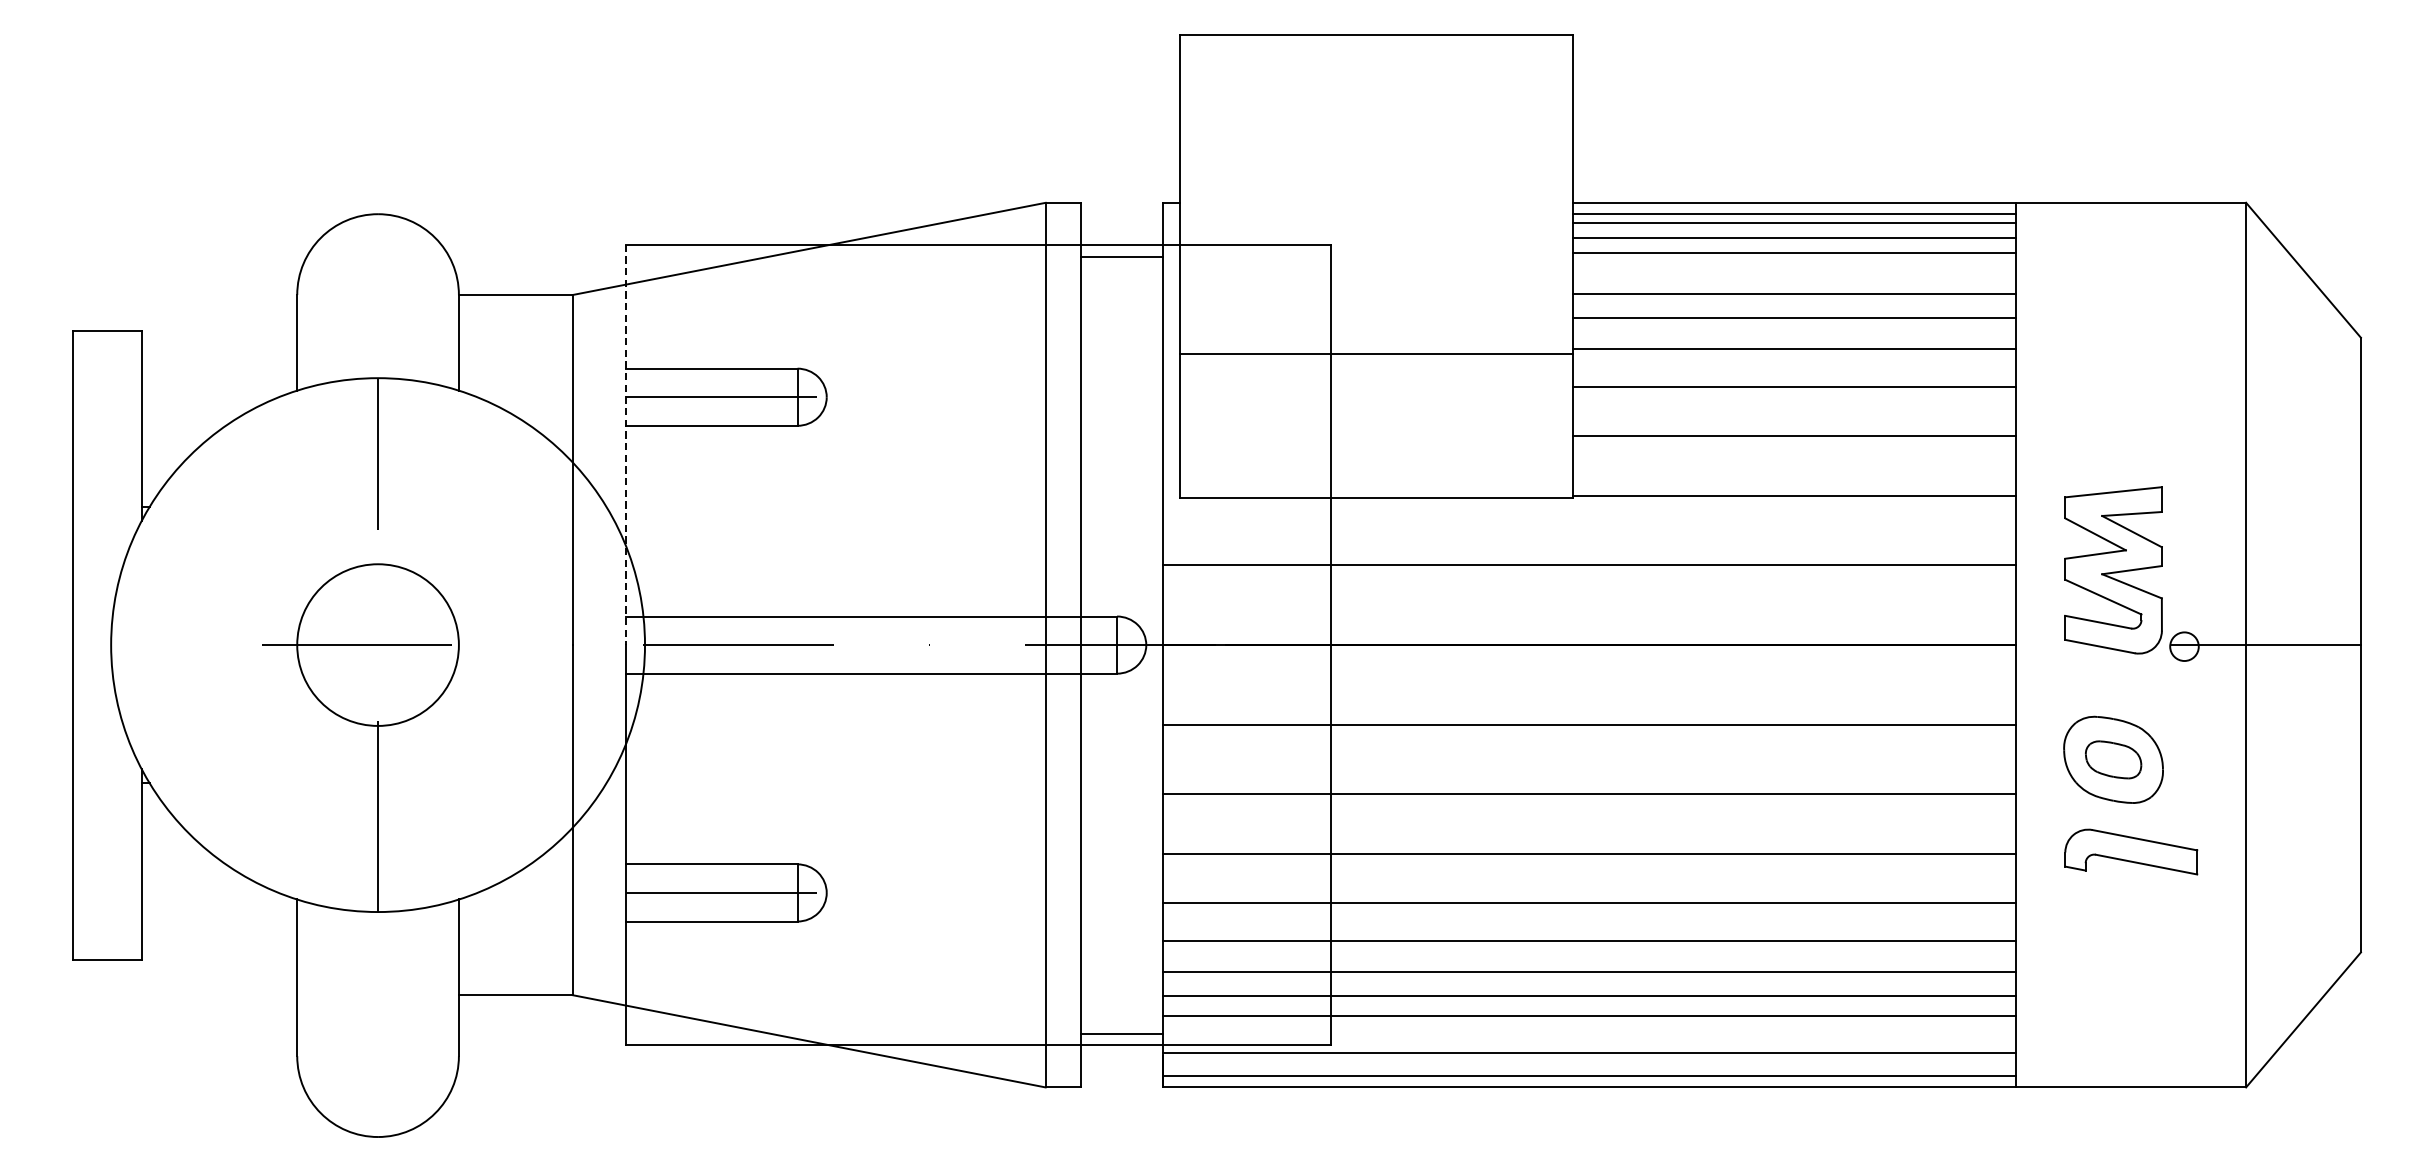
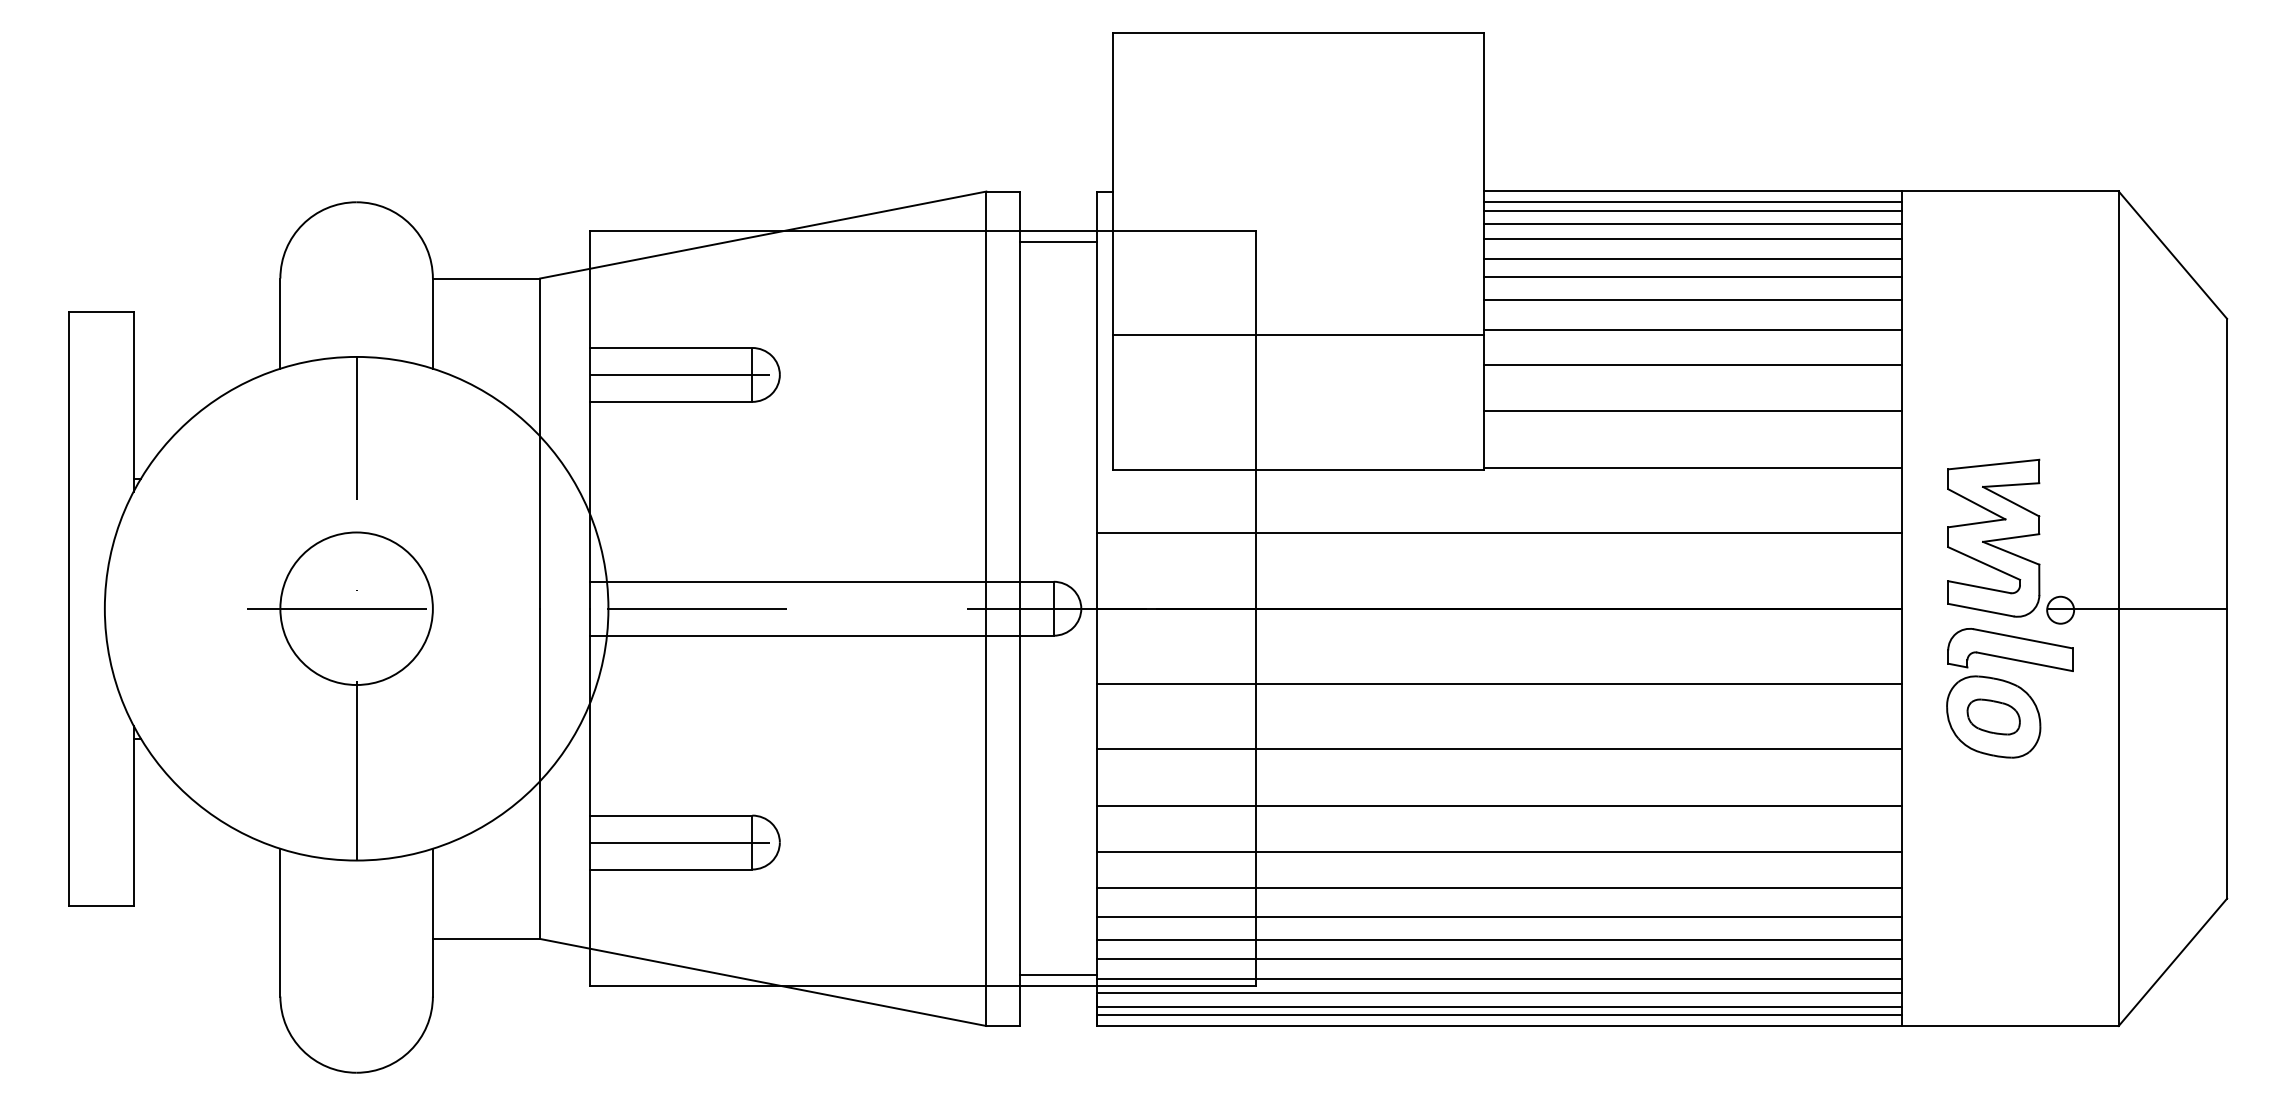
line: (1795, 273) -> (1693, 258), added
line: (625, 444) -> (590, 419), dashed -> solid
part: (2131, 851) -> (2010, 649), moved
line: (1589, 1037) -> (1499, 978), added
line: (1589, 1066) -> (1499, 1006), added

